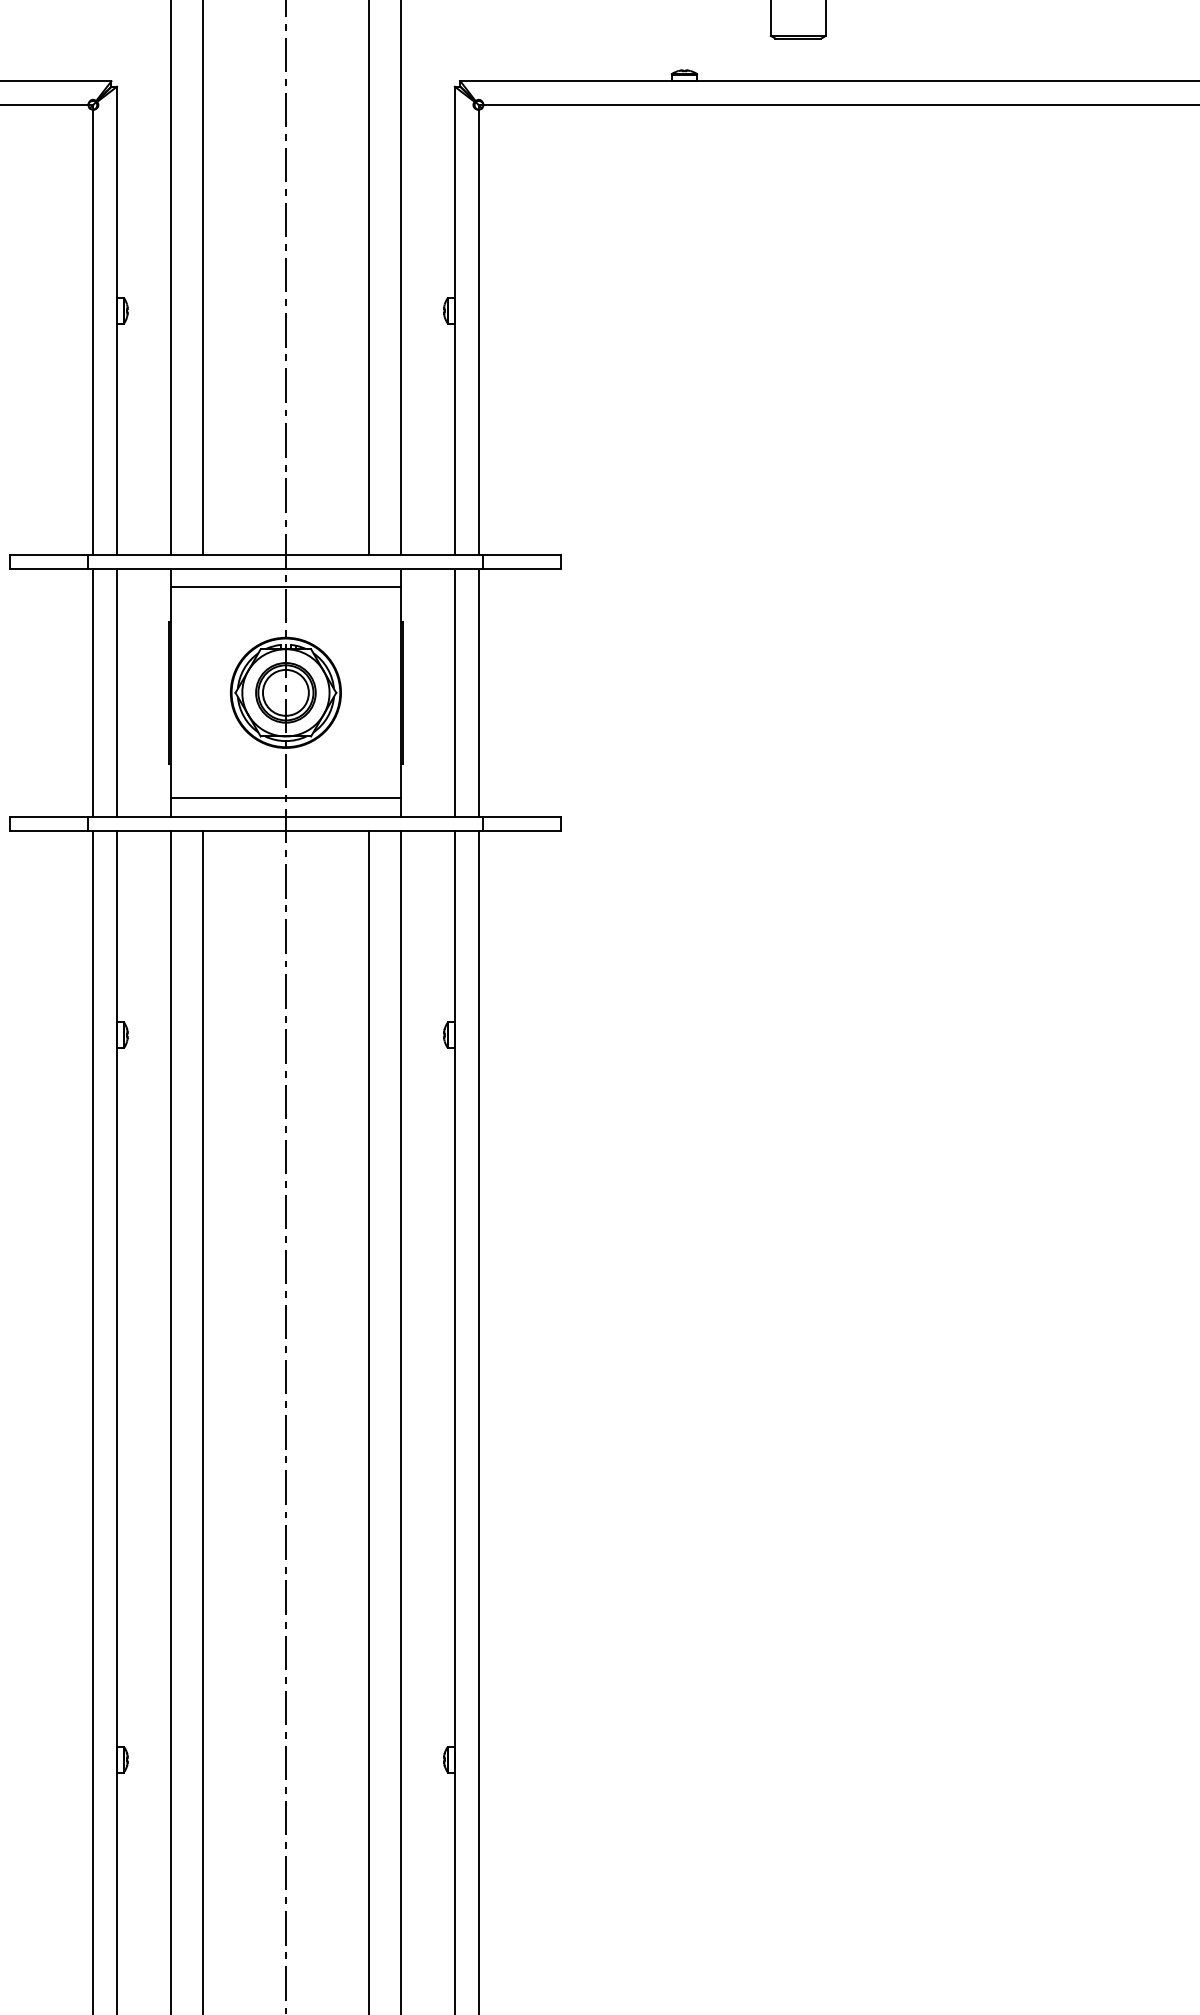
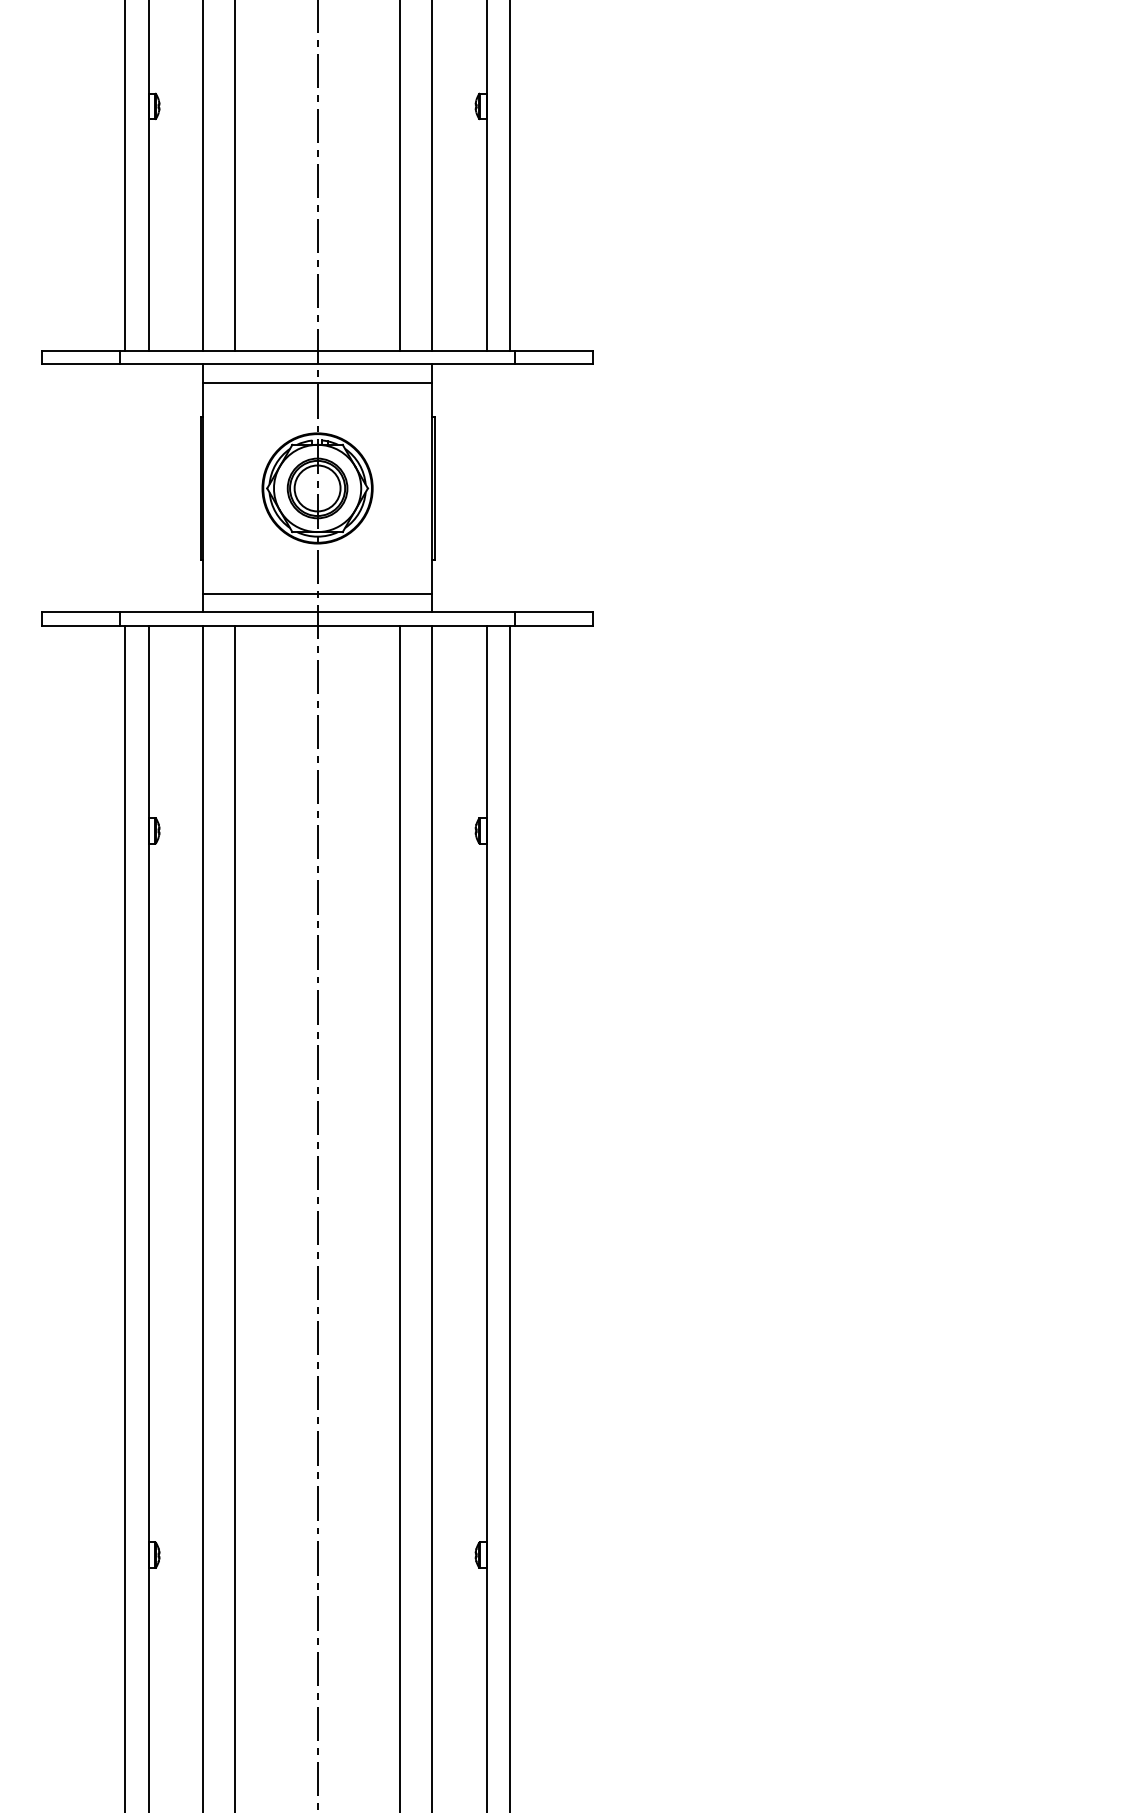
line: (93, 692) -> (125, 488), removed
line: (116, 692) -> (148, 488), removed
line: (454, 692) -> (486, 488), removed
line: (478, 692) -> (510, 488), removed

